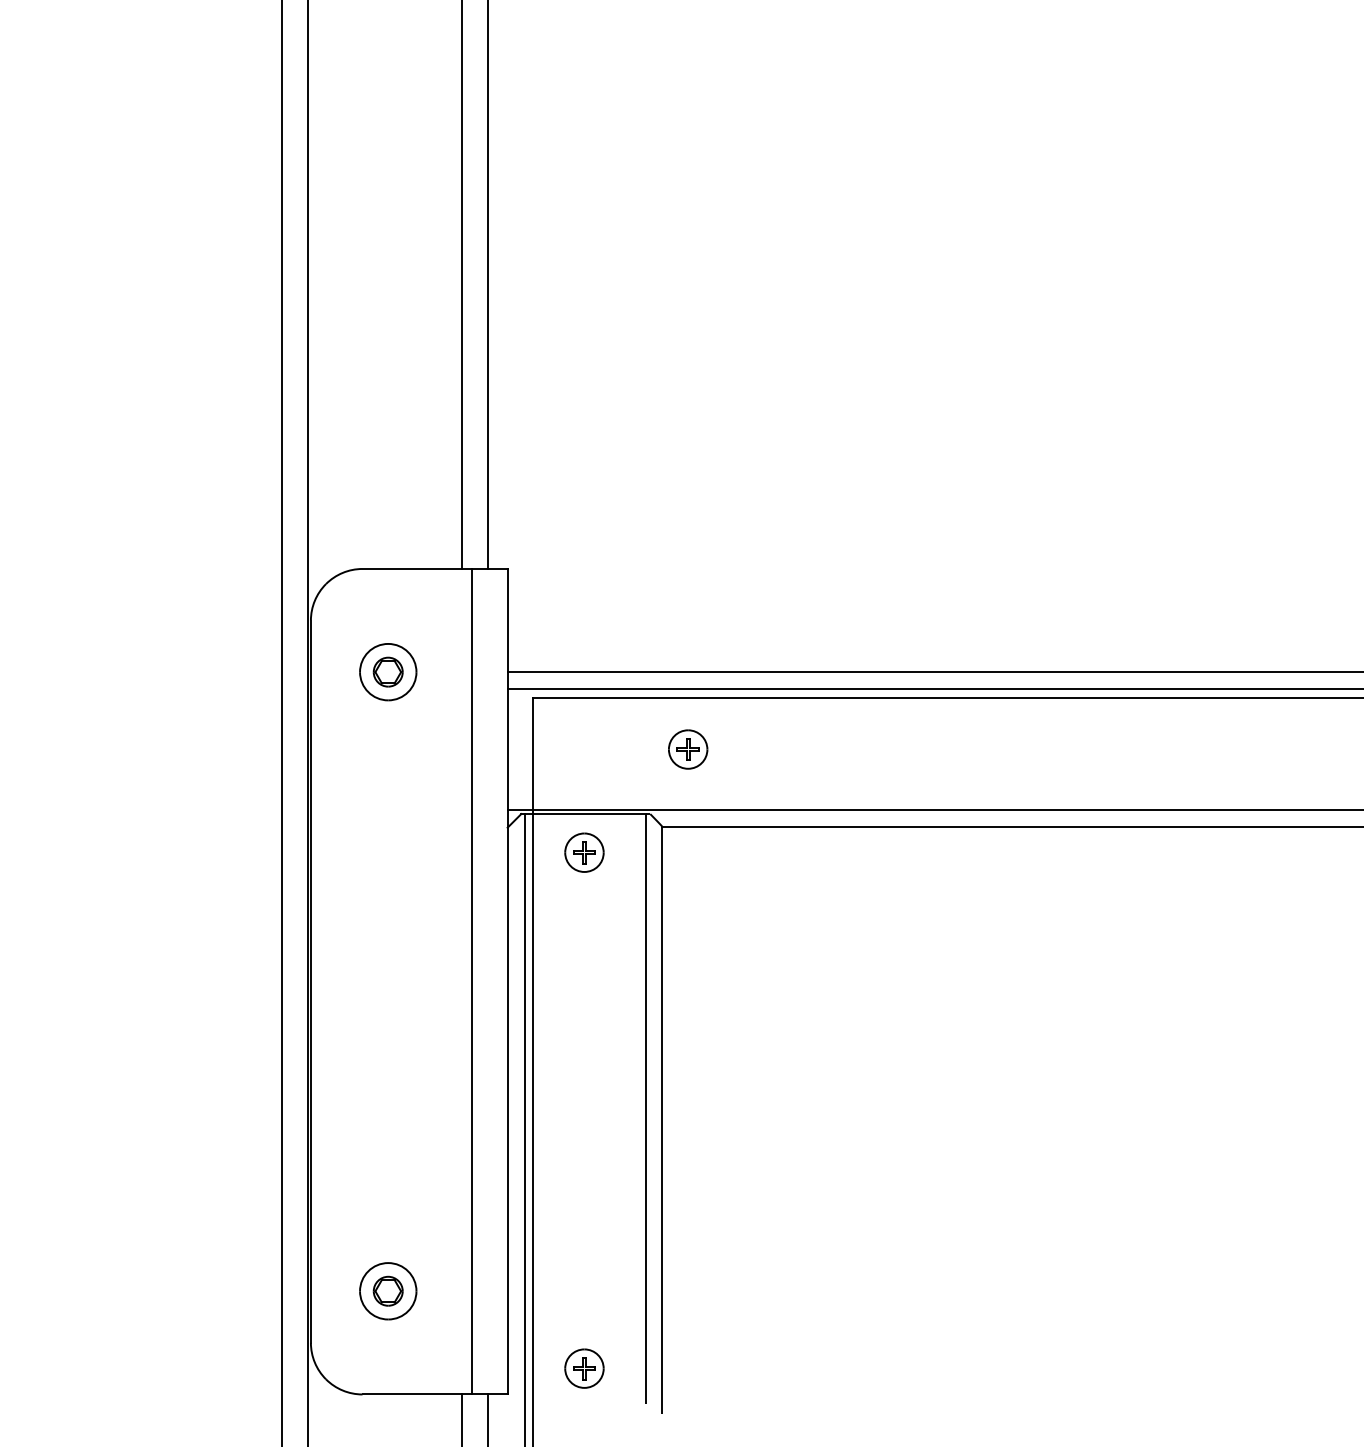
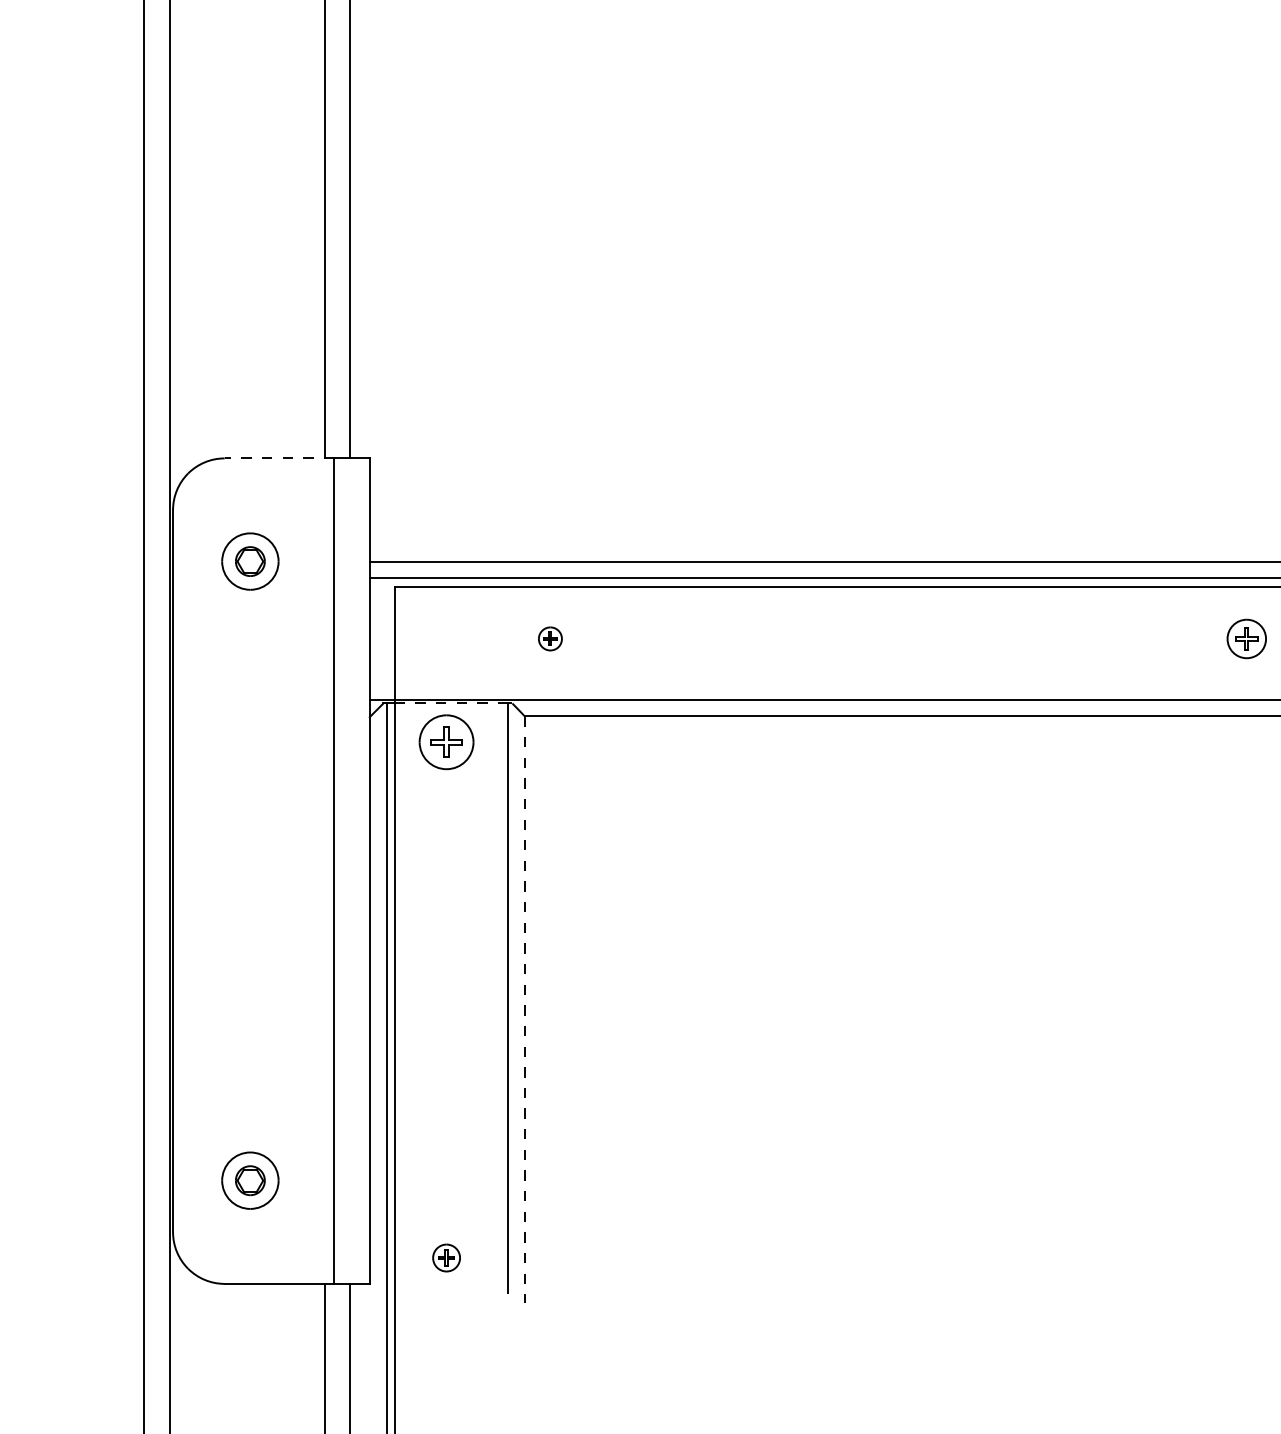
line: (417, 568) -> (279, 457), solid -> dashed
part: (688, 749) -> (550, 638), size x0.6
line: (589, 814) -> (451, 703), solid -> dashed
part: (584, 852) -> (446, 741), size x1.4
line: (662, 1120) -> (524, 1009), solid -> dashed
part: (584, 1368) -> (446, 1257), size x0.7

